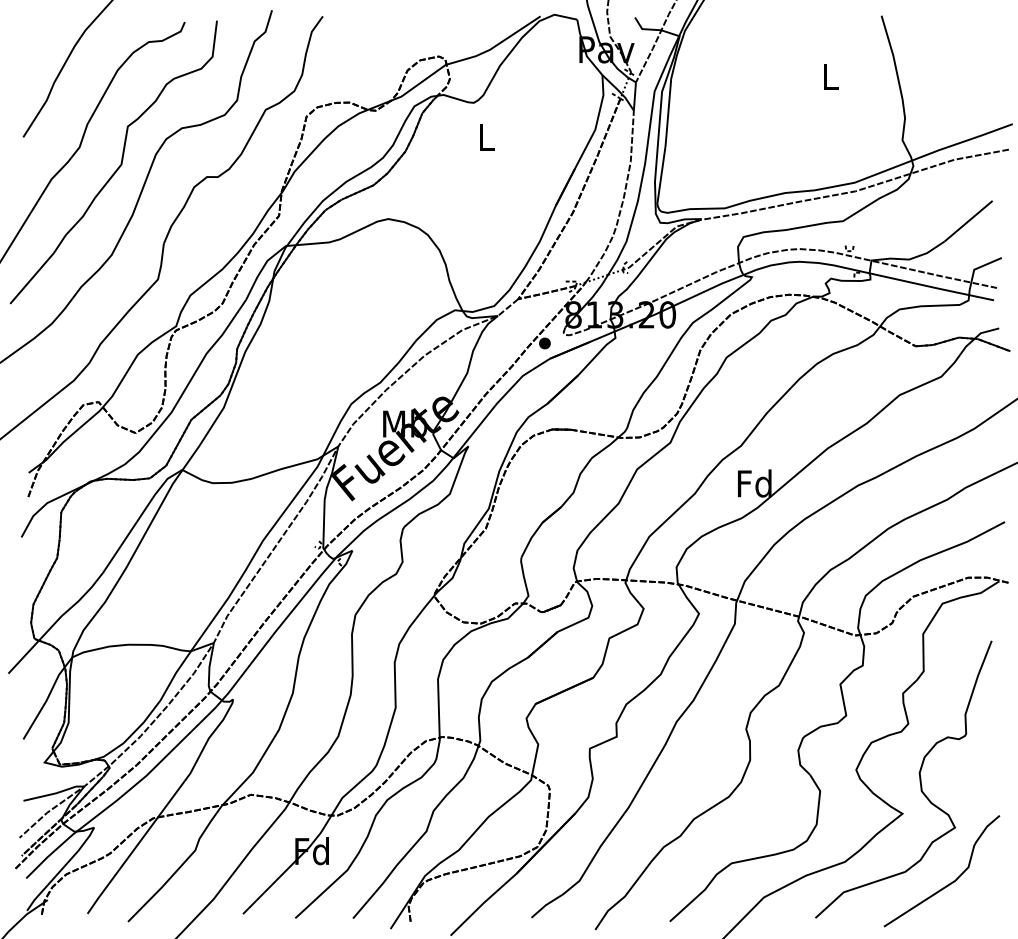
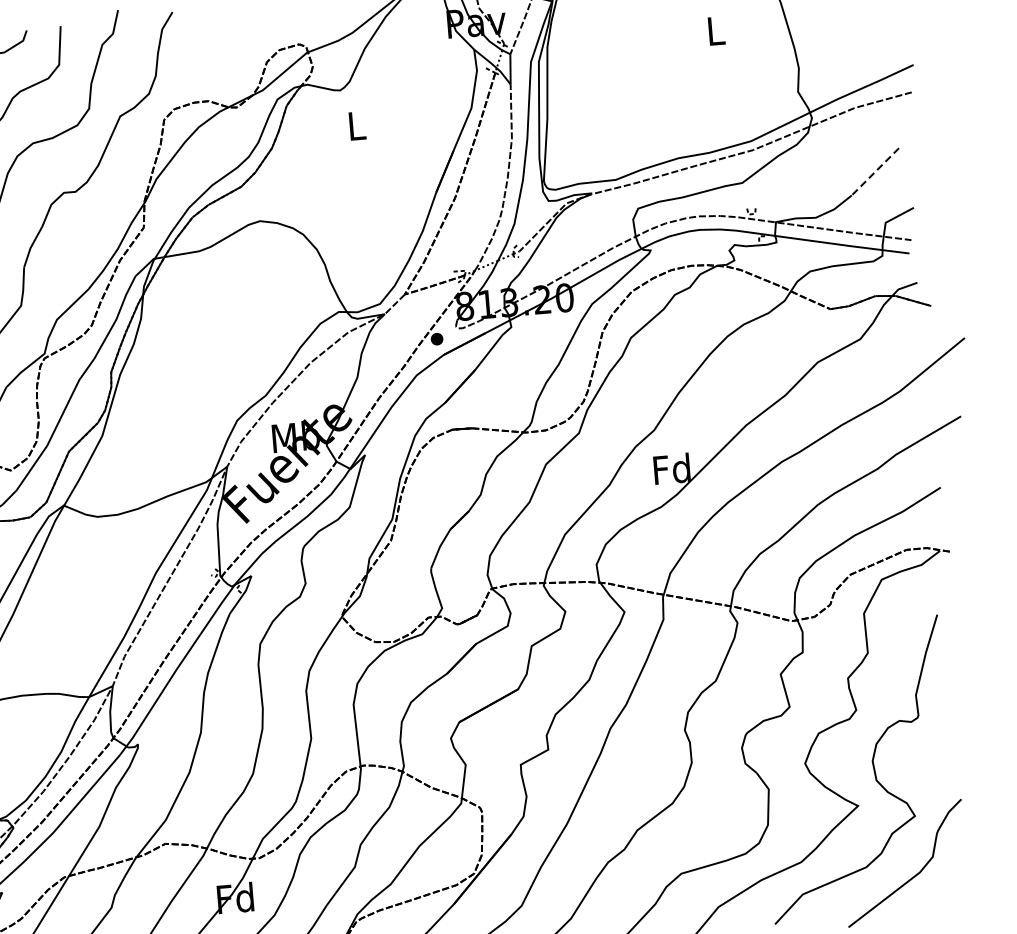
line: (968, 221) -> (875, 172), solid -> dashed

